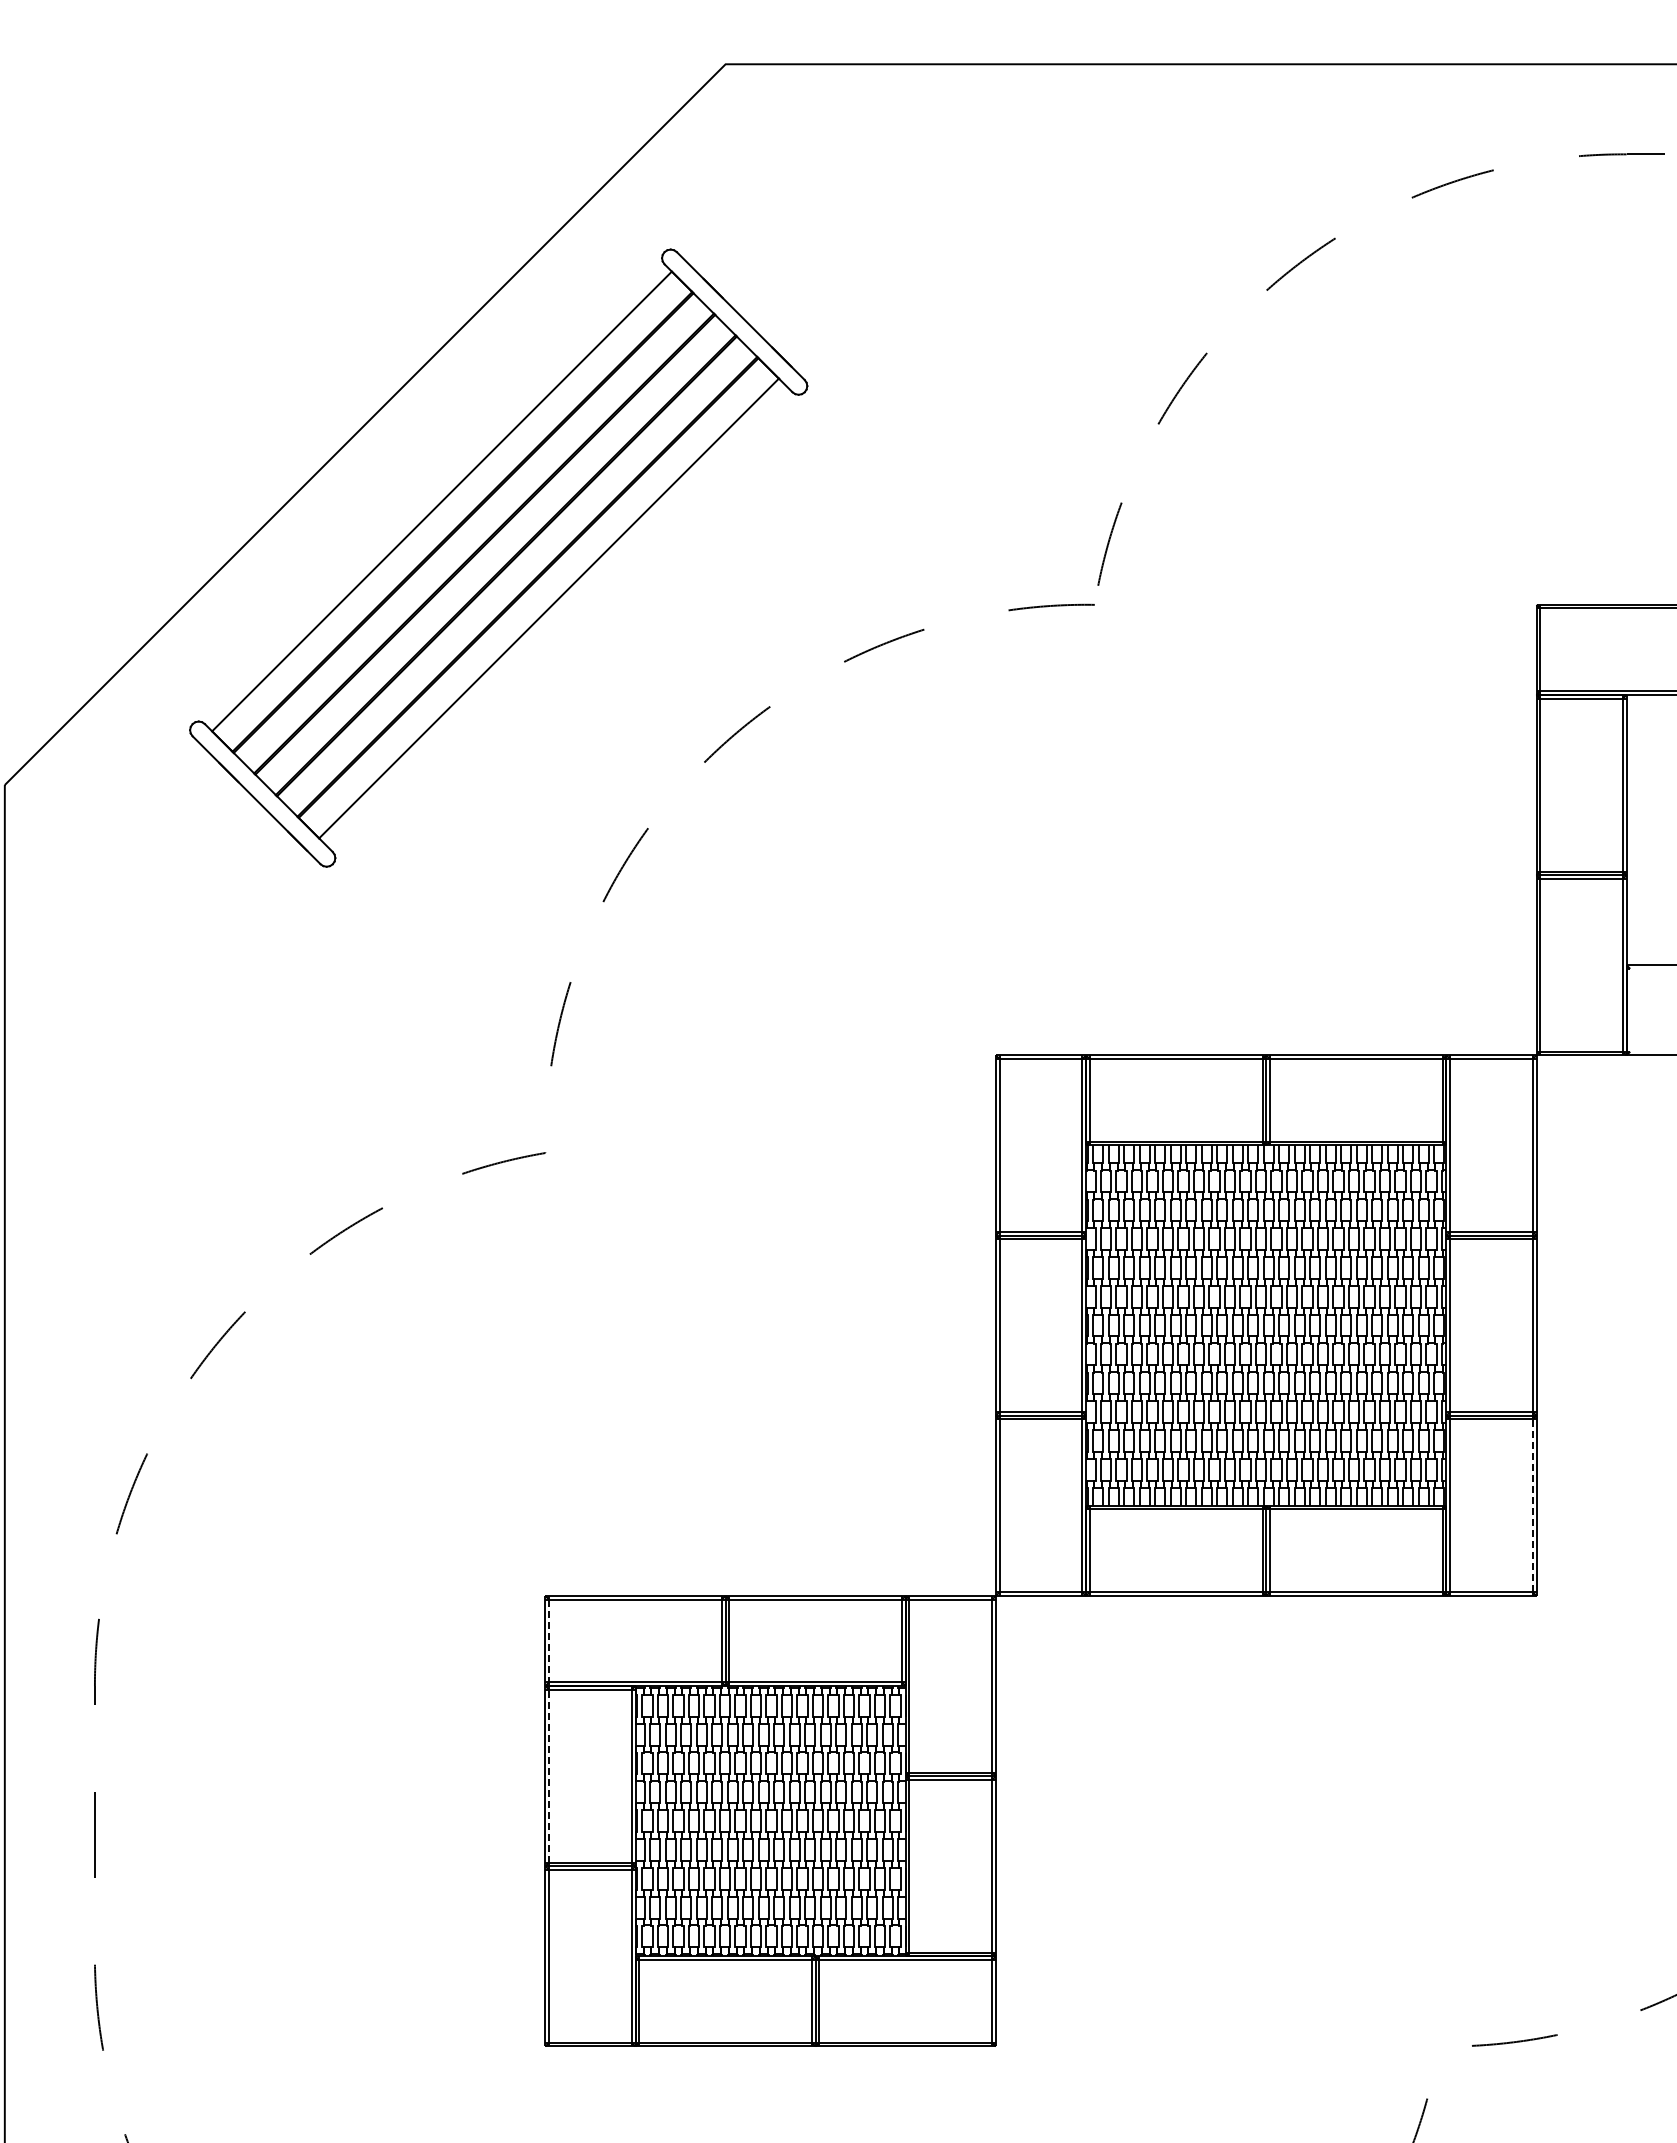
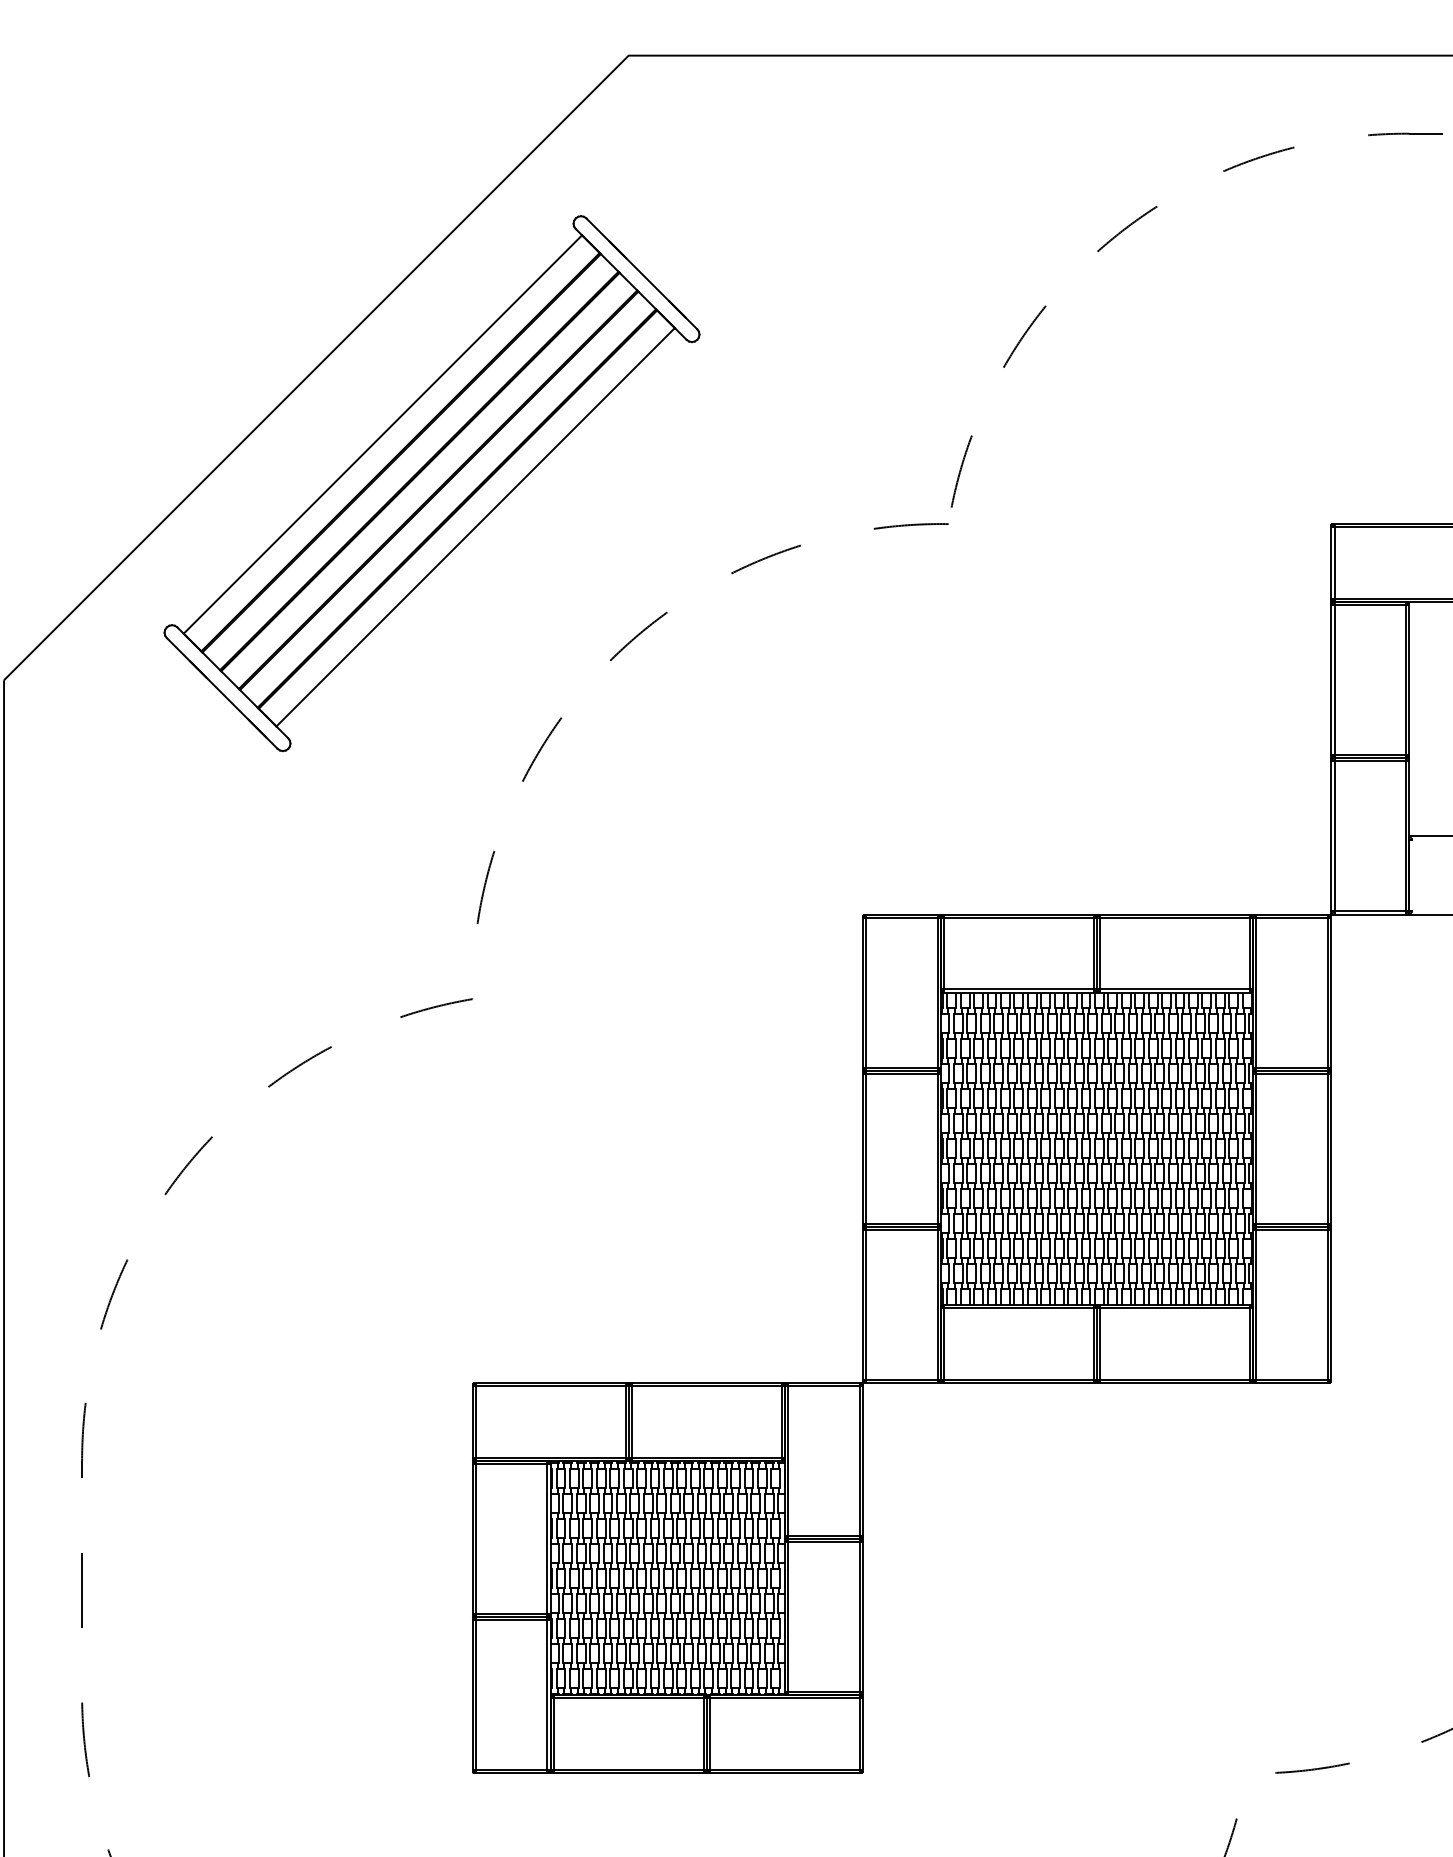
line: (1532, 1505) -> (1327, 1304), dashed -> solid
line: (549, 1641) -> (476, 1422), dashed -> solid
line: (549, 1775) -> (476, 1538), dashed -> solid

